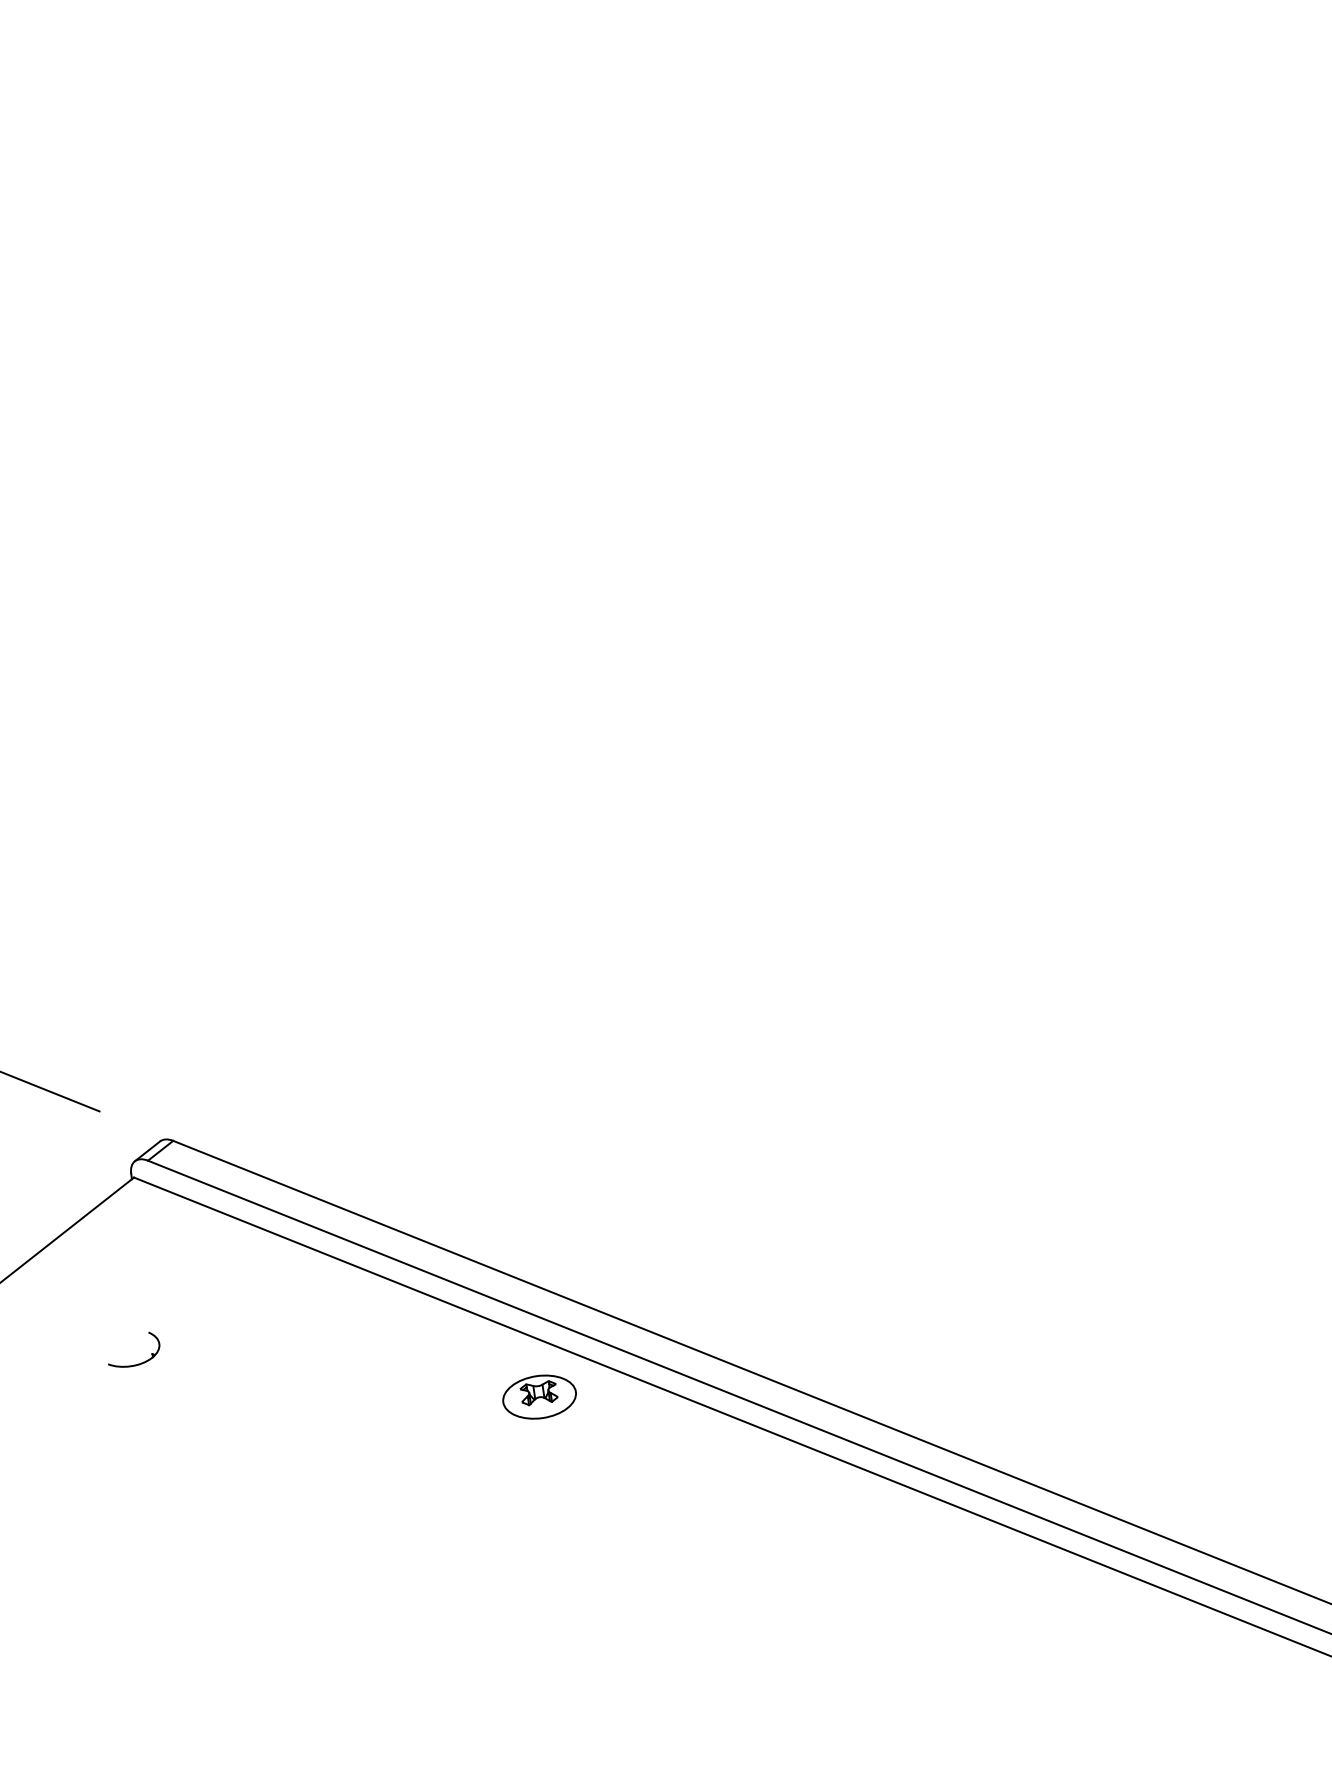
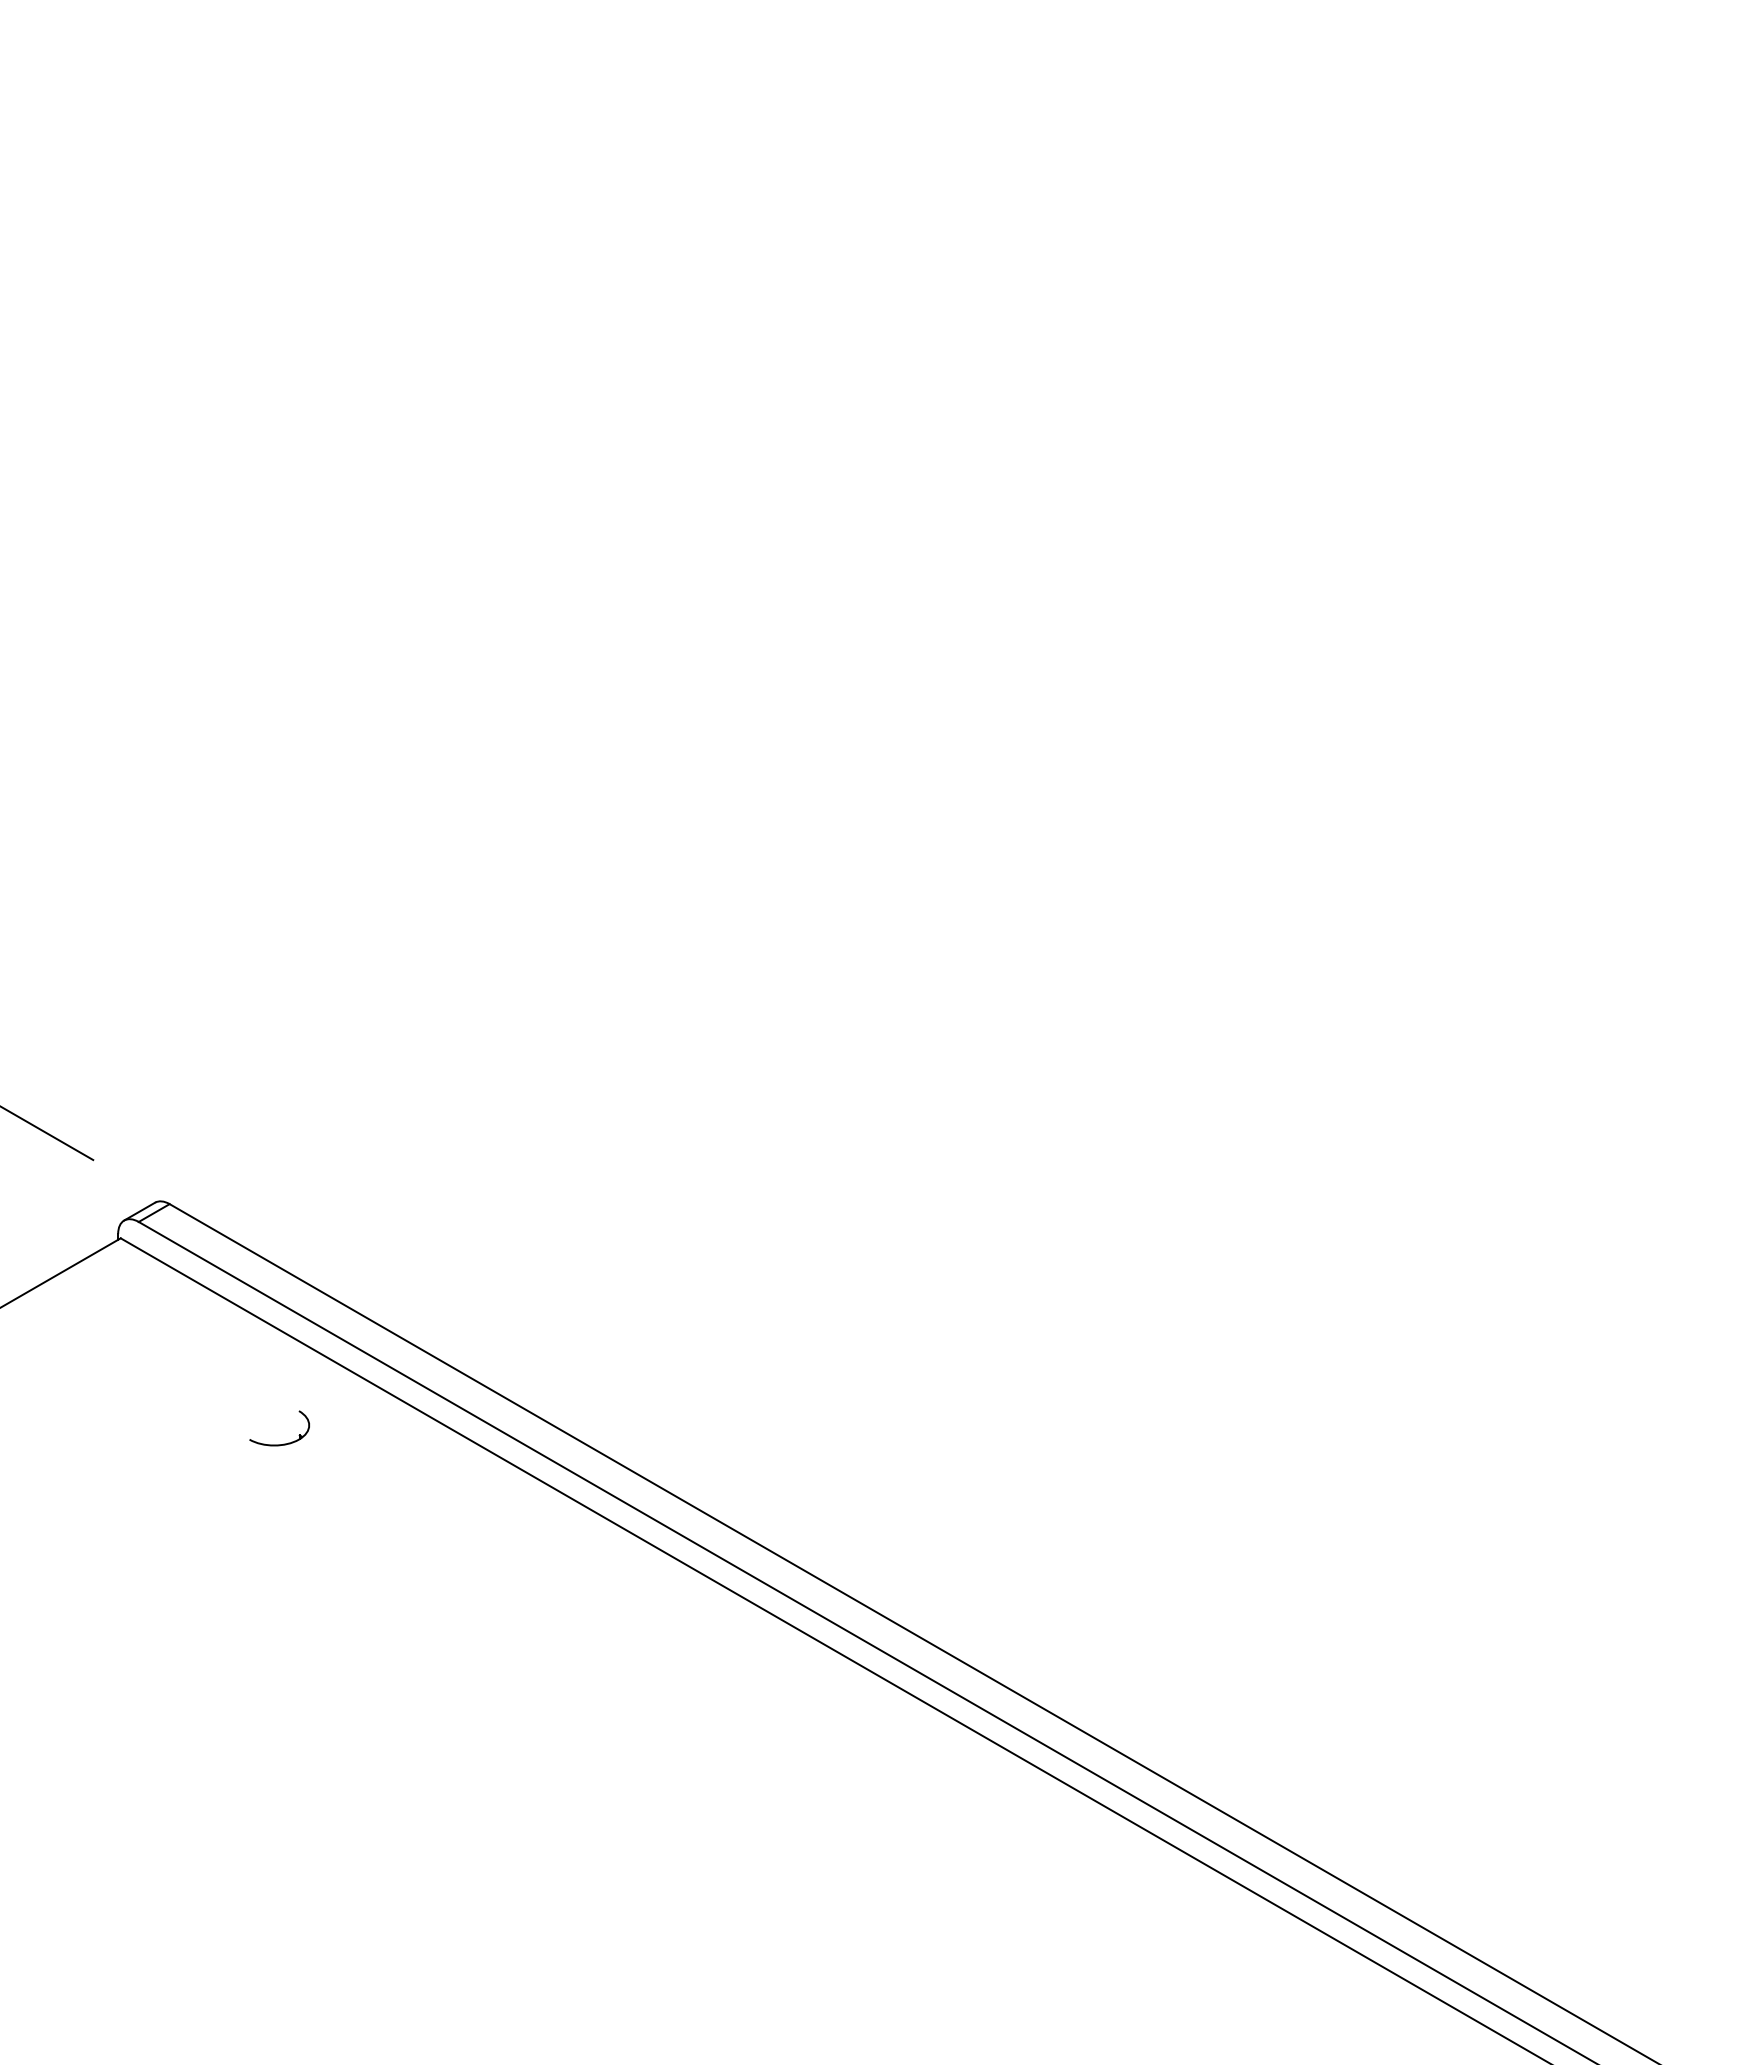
part: (138, 1363) -> (283, 1443), moved
part: (538, 1396) -> (531, 1543), removed

